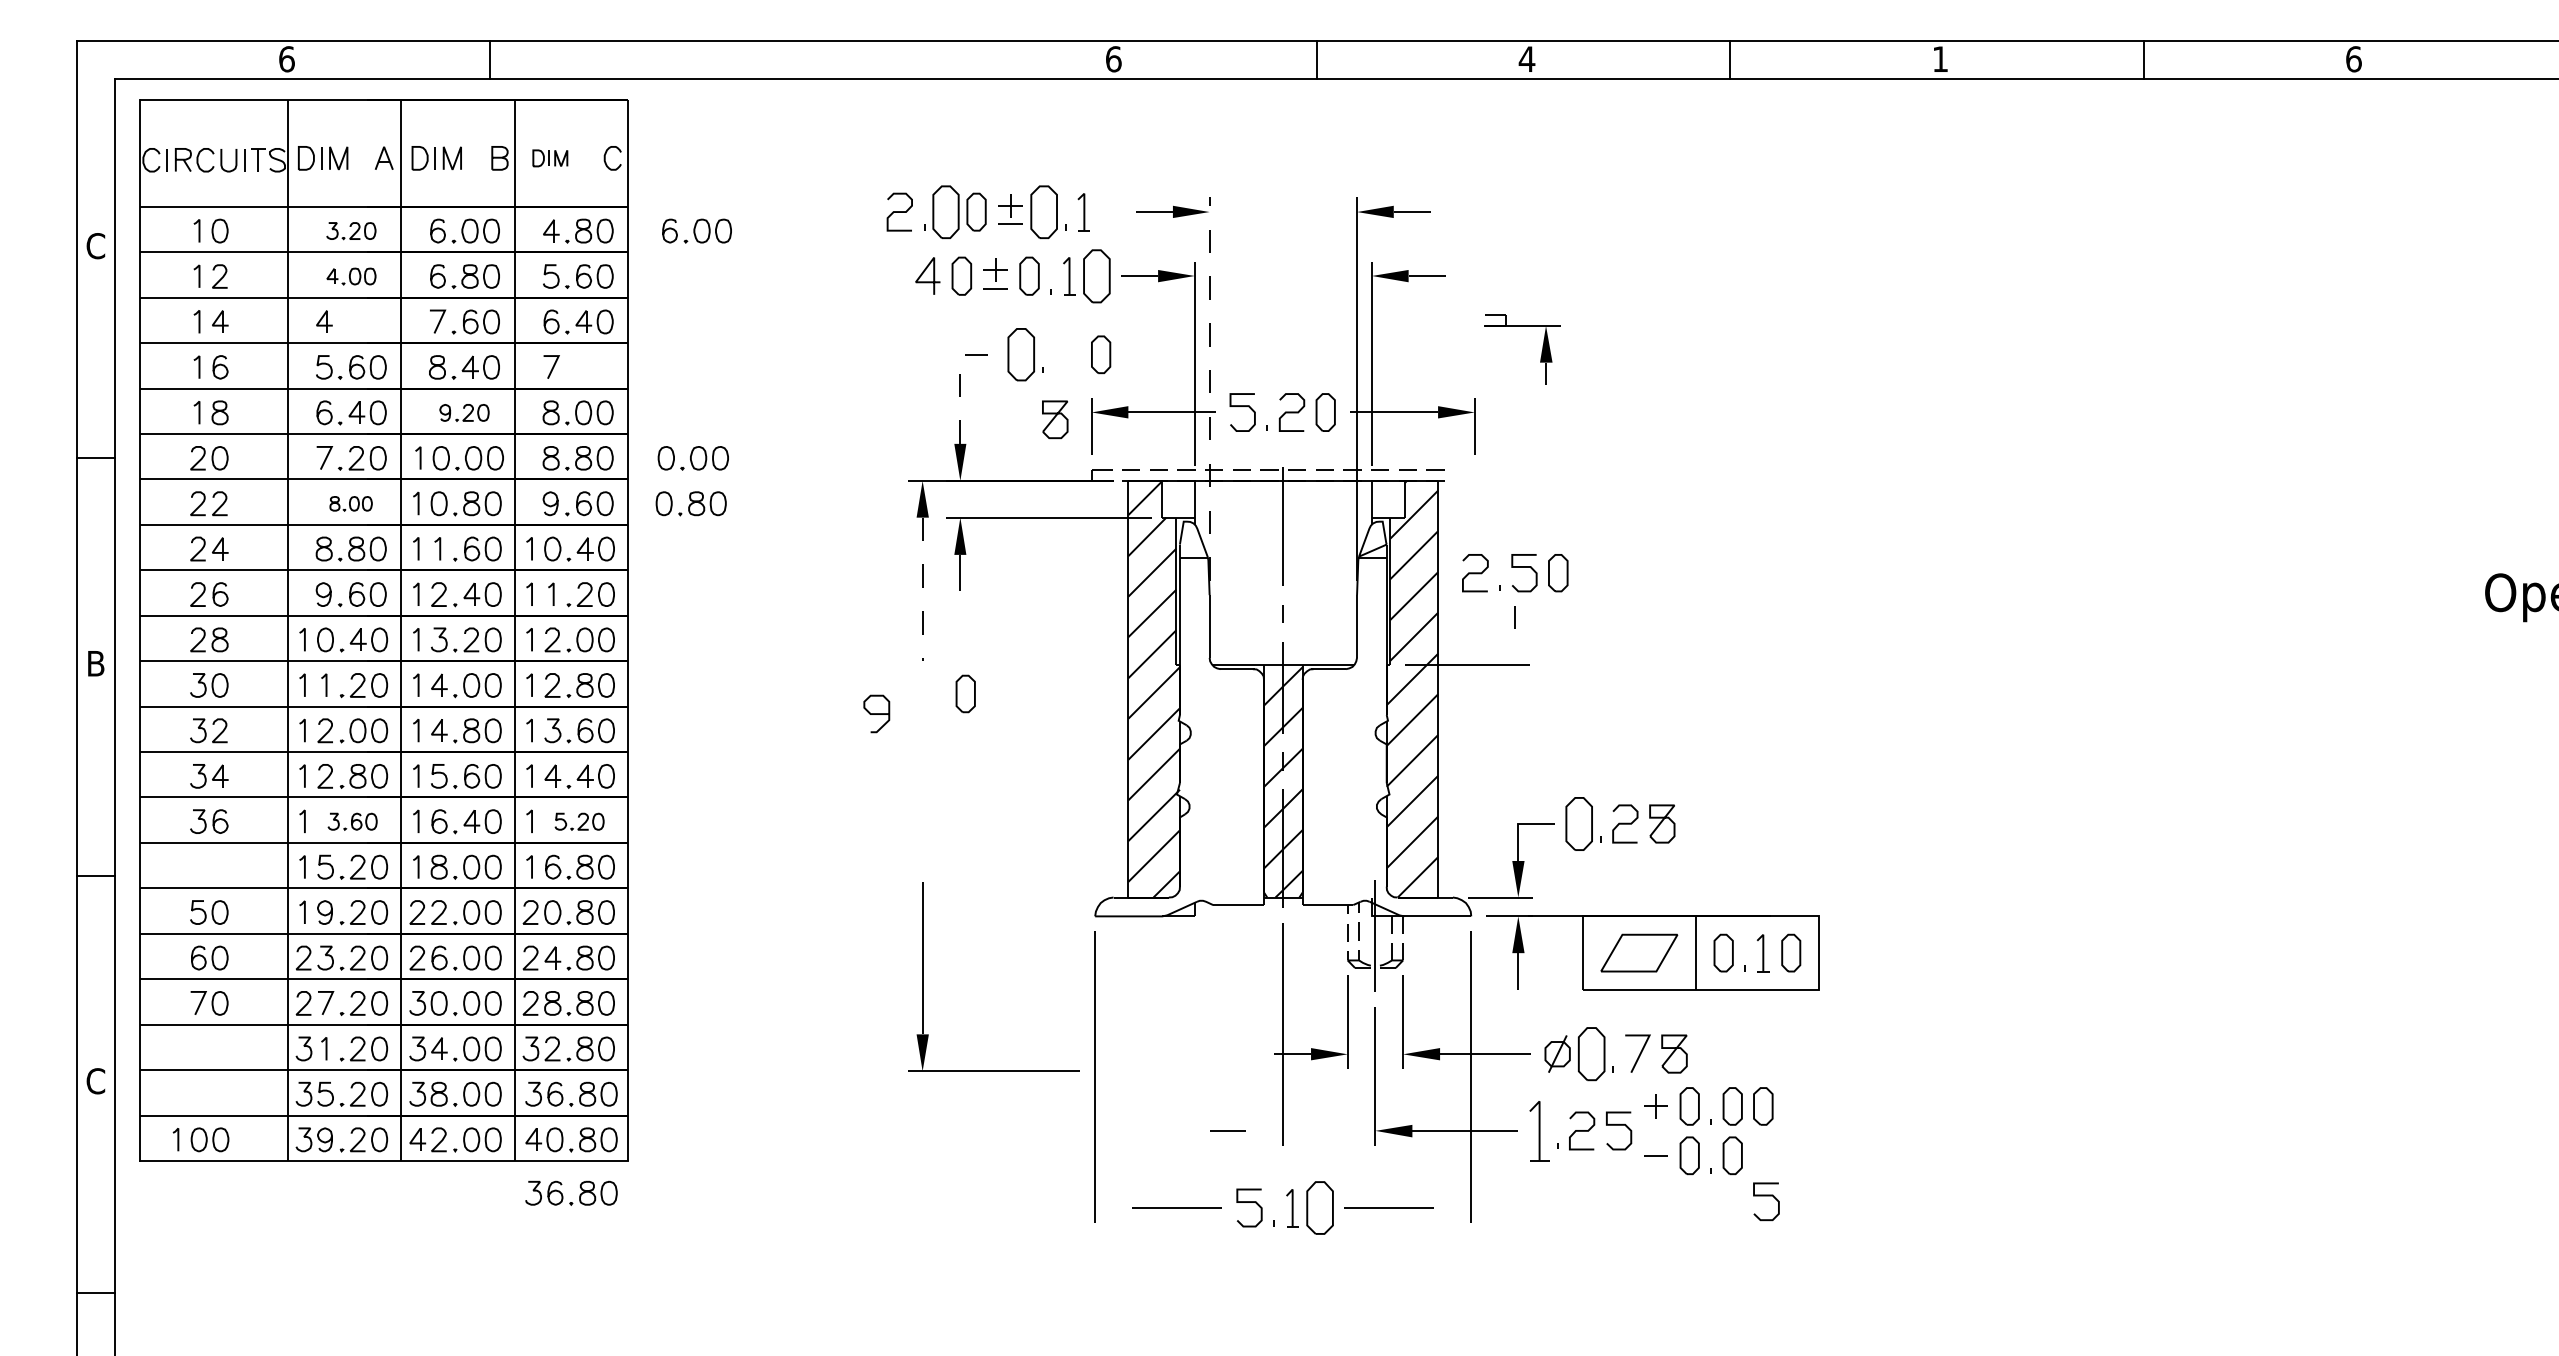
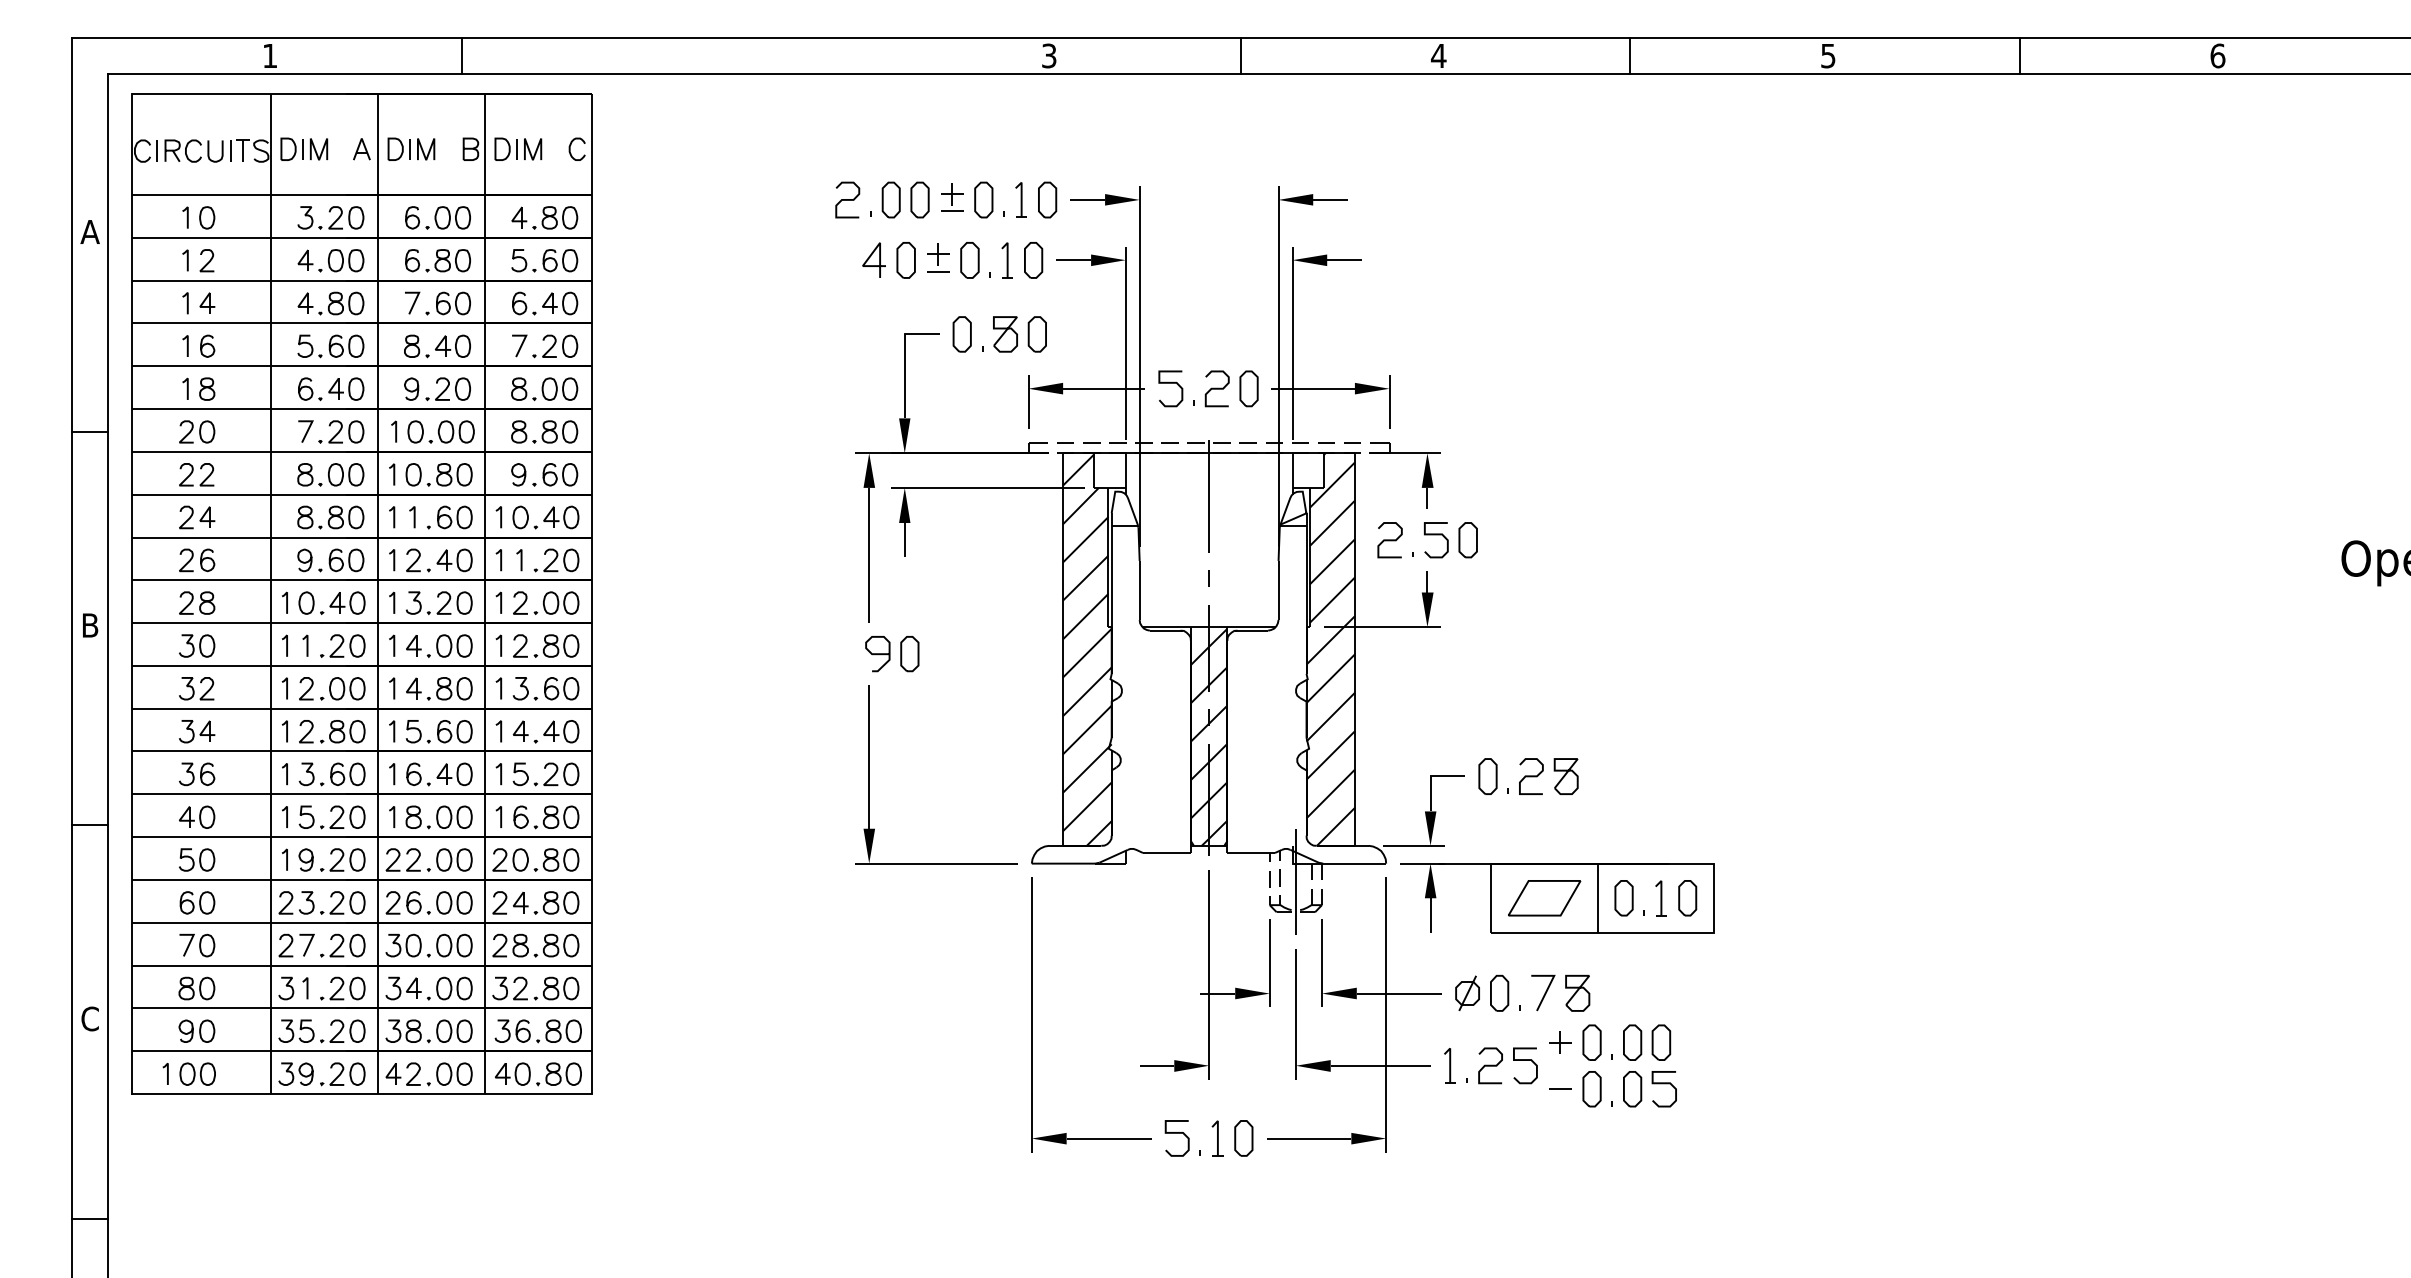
text: (286, 59) -> (269, 56), 6 -> 1
text: (1113, 59) -> (1049, 56), 6 -> 3
text: (1940, 59) -> (1828, 56), 1 -> 5
part: (550, 158) -> (518, 149), size x1.43
part: (945, 211) -> (890, 199), size x0.71
part: (1044, 211) -> (984, 199), size x0.71
part: (1111, 211) -> (1047, 199), added
part: (351, 230) -> (331, 217), size x1.43
part: (696, 230) -> (656, 217), removed
text: (95, 246) -> (89, 232), C -> A
part: (1097, 275) -> (1034, 259), size x0.71
part: (351, 276) -> (331, 260), size x1.43
part: (362, 321) -> (341, 303), added
part: (1541, 351) -> (1423, 477), moved
part: (1021, 354) -> (962, 334), size x0.71
part: (589, 367) -> (555, 346), added
line: (960, 380) -> (904, 358), dashed -> solid
line: (1209, 389) -> (1139, 367), dashed -> solid
part: (464, 412) -> (437, 388), size x1.43
part: (1055, 419) -> (1005, 334), moved
part: (692, 458) -> (652, 432), removed
part: (350, 503) -> (330, 474), size x1.67
part: (690, 503) -> (650, 474), removed
line: (922, 589) -> (869, 555), dashed -> solid
fill: (1514, 646) -> (1426, 609), added
curve: (876, 713) -> (877, 653), moved
part: (352, 821) -> (331, 774), size x1.43
part: (579, 821) -> (545, 774), size x1.43
part: (1579, 823) -> (1488, 776), size x0.71
part: (209, 866) -> (197, 816), added
part: (923, 976) -> (870, 774), moved
part: (208, 1048) -> (196, 988), added
part: (1591, 1053) -> (1499, 992), size x0.71
part: (208, 1093) -> (196, 1030), added
fill: (1264, 1130) -> (1191, 1065), added
part: (1538, 1130) -> (1449, 1065), size x0.62
part: (563, 1195) -> (530, 1126), removed
curve: (1766, 1196) -> (1664, 1084), moved
part: (1320, 1207) -> (1244, 1137), size x0.71
fill: (1113, 1208) -> (1049, 1138), added
fill: (1452, 1208) -> (1368, 1138), added

